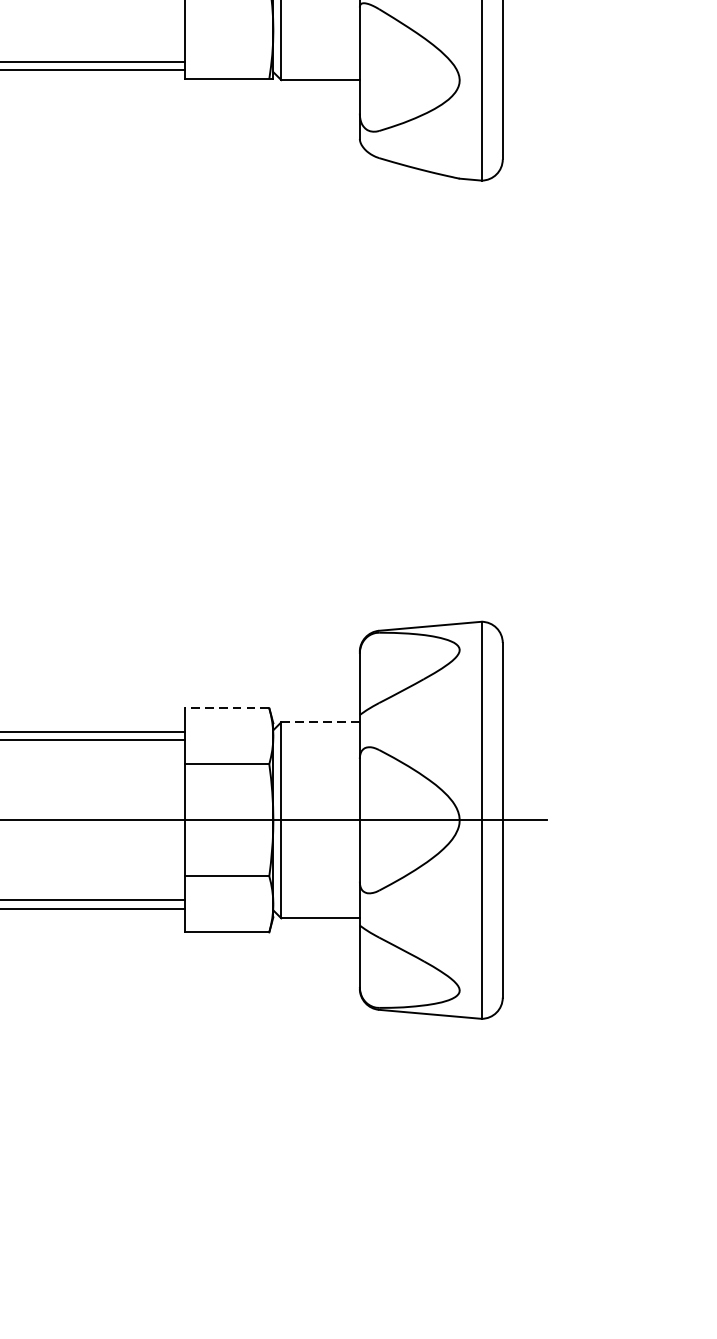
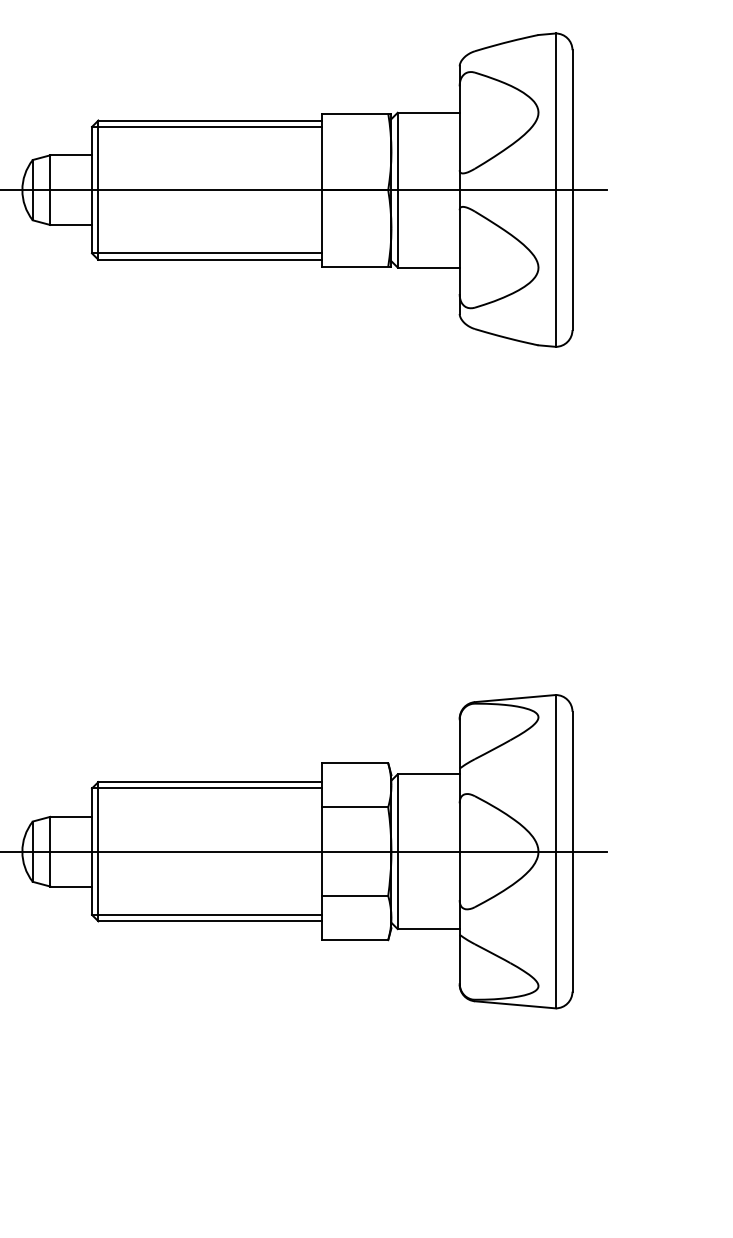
line: (226, 708) -> (354, 763), dashed -> solid
line: (320, 722) -> (428, 774), dashed -> solid

